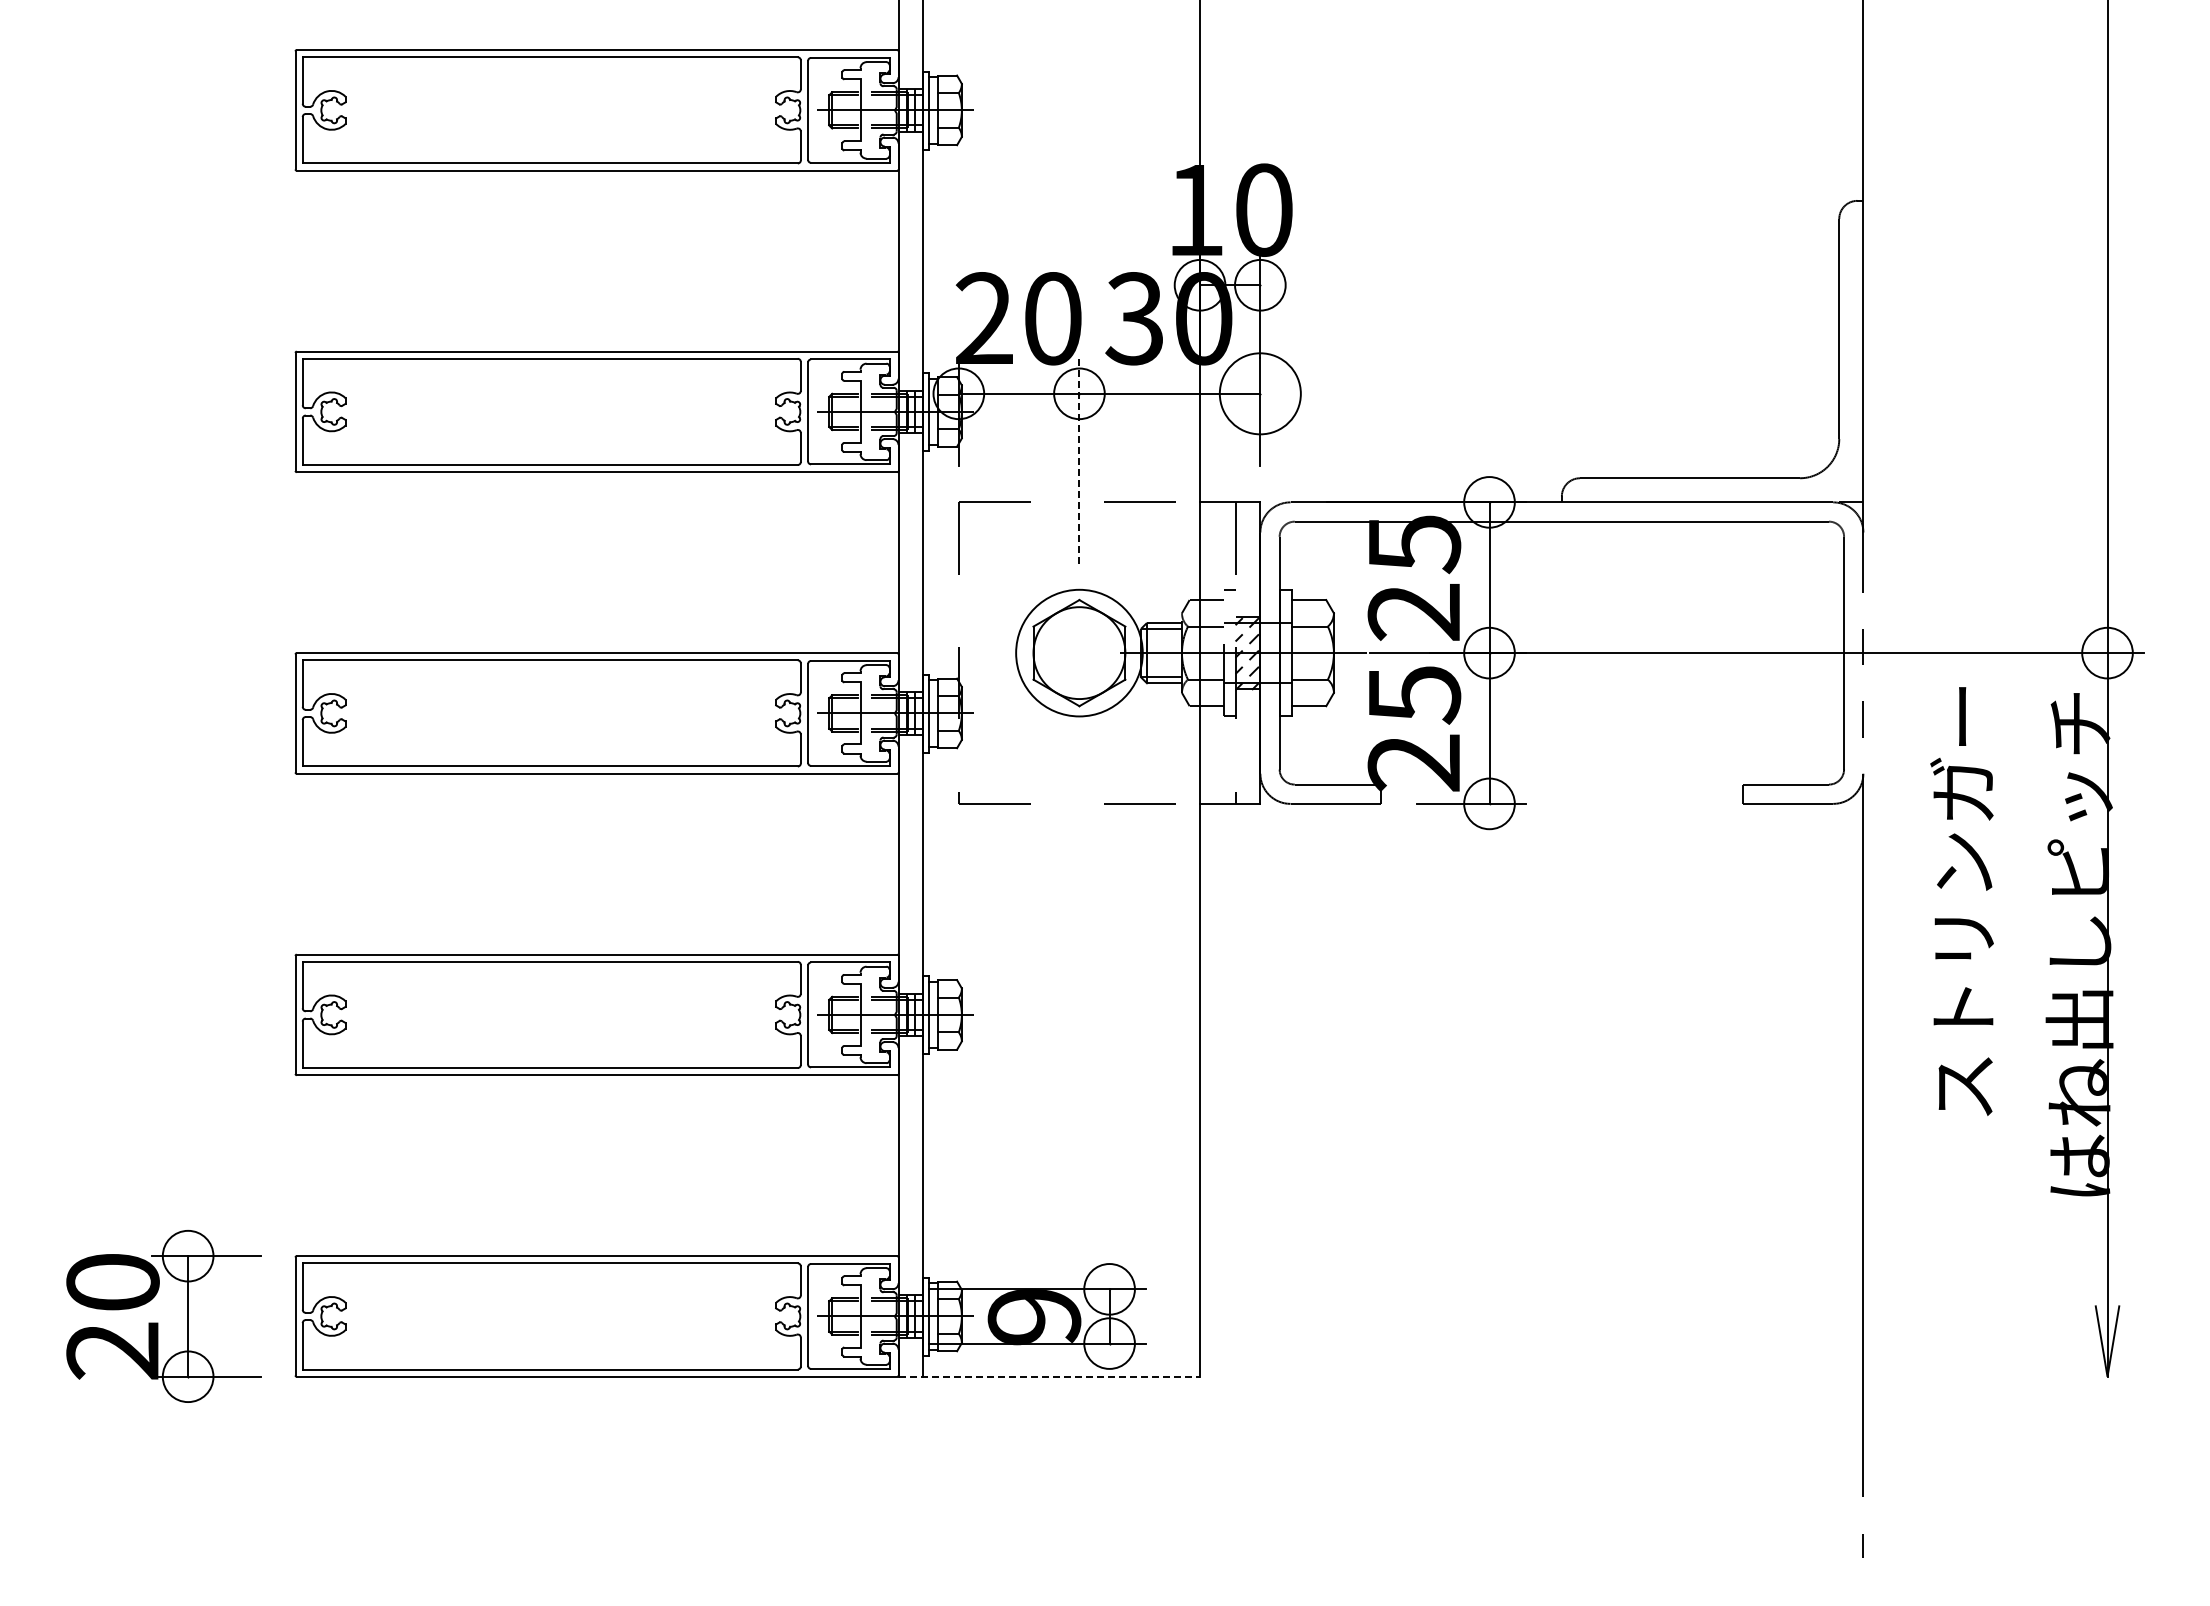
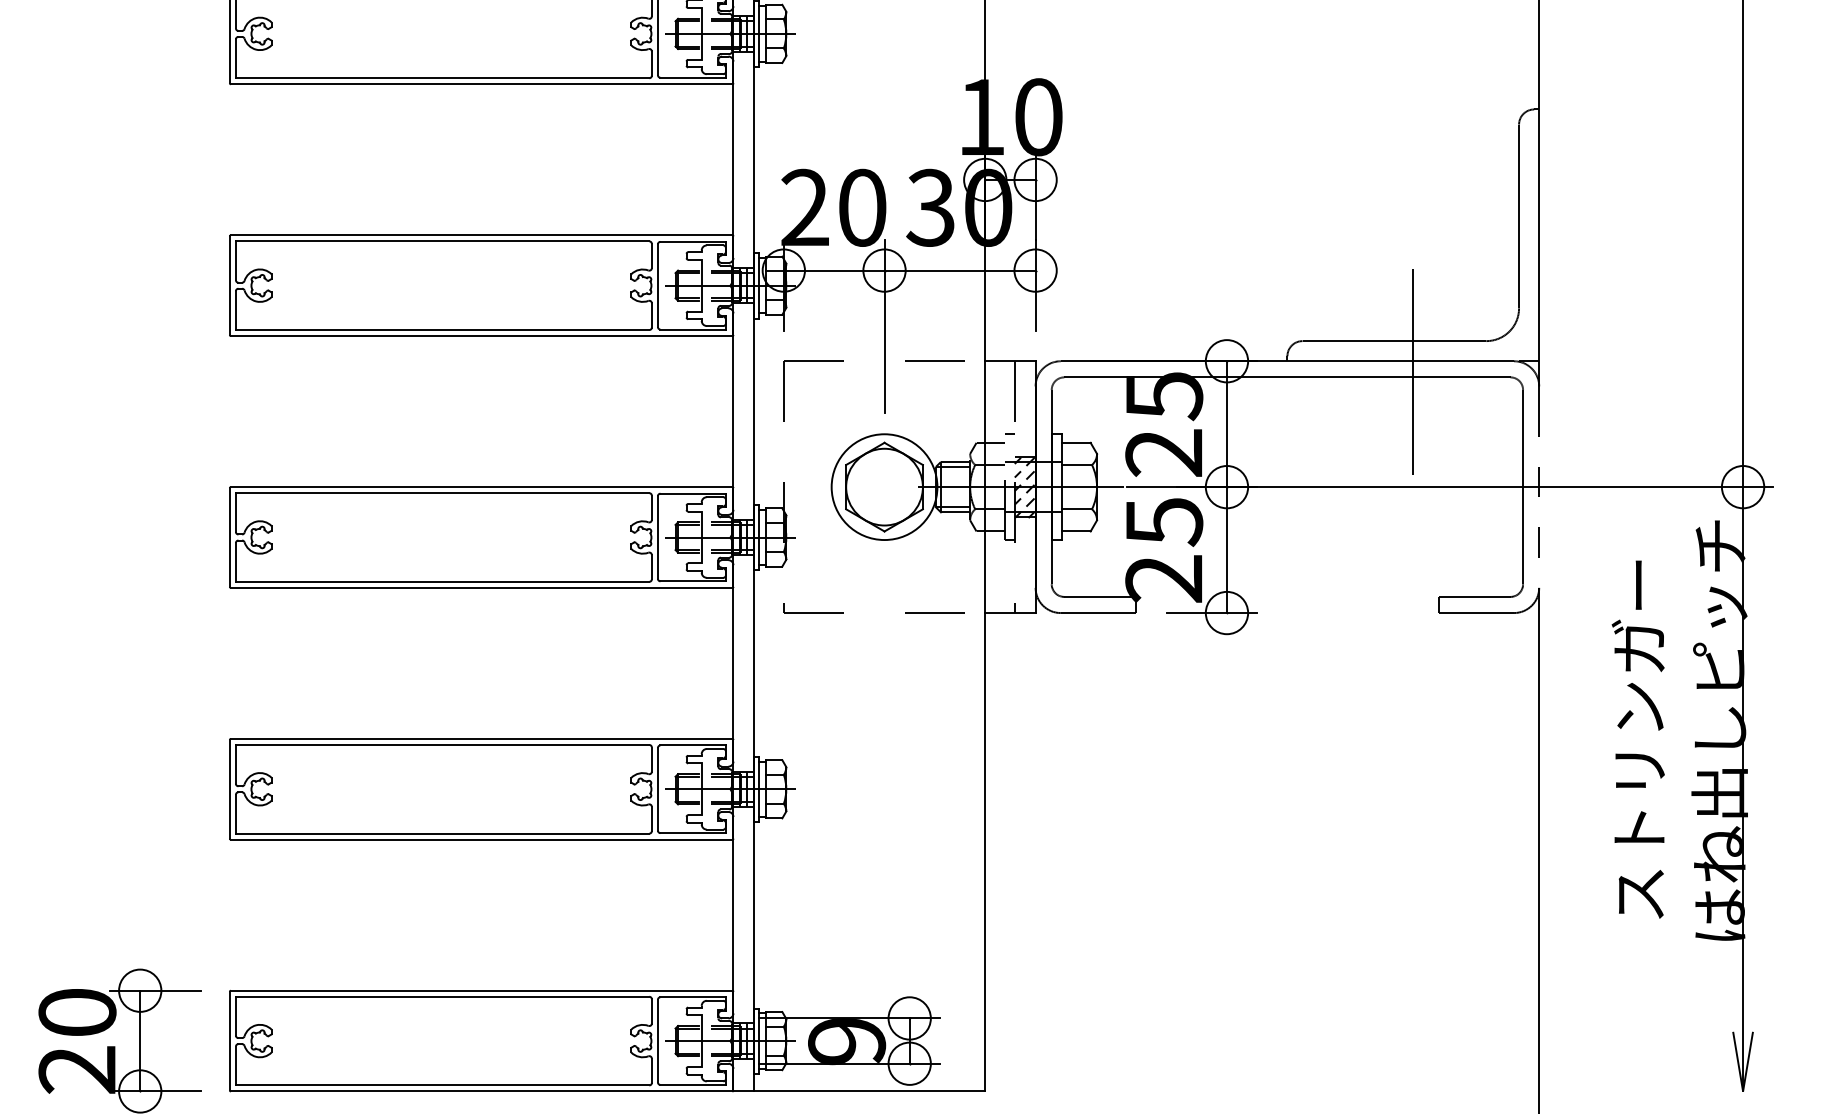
circle: (1260, 393) -> (1035, 270), size x0.62
line: (1079, 460) -> (884, 326), dashed -> solid
line: (1712, 514) -> (1413, 371), added
text: (1961, 901) -> (1637, 739), moved
line: (1049, 1376) -> (859, 1091), dashed -> solid

